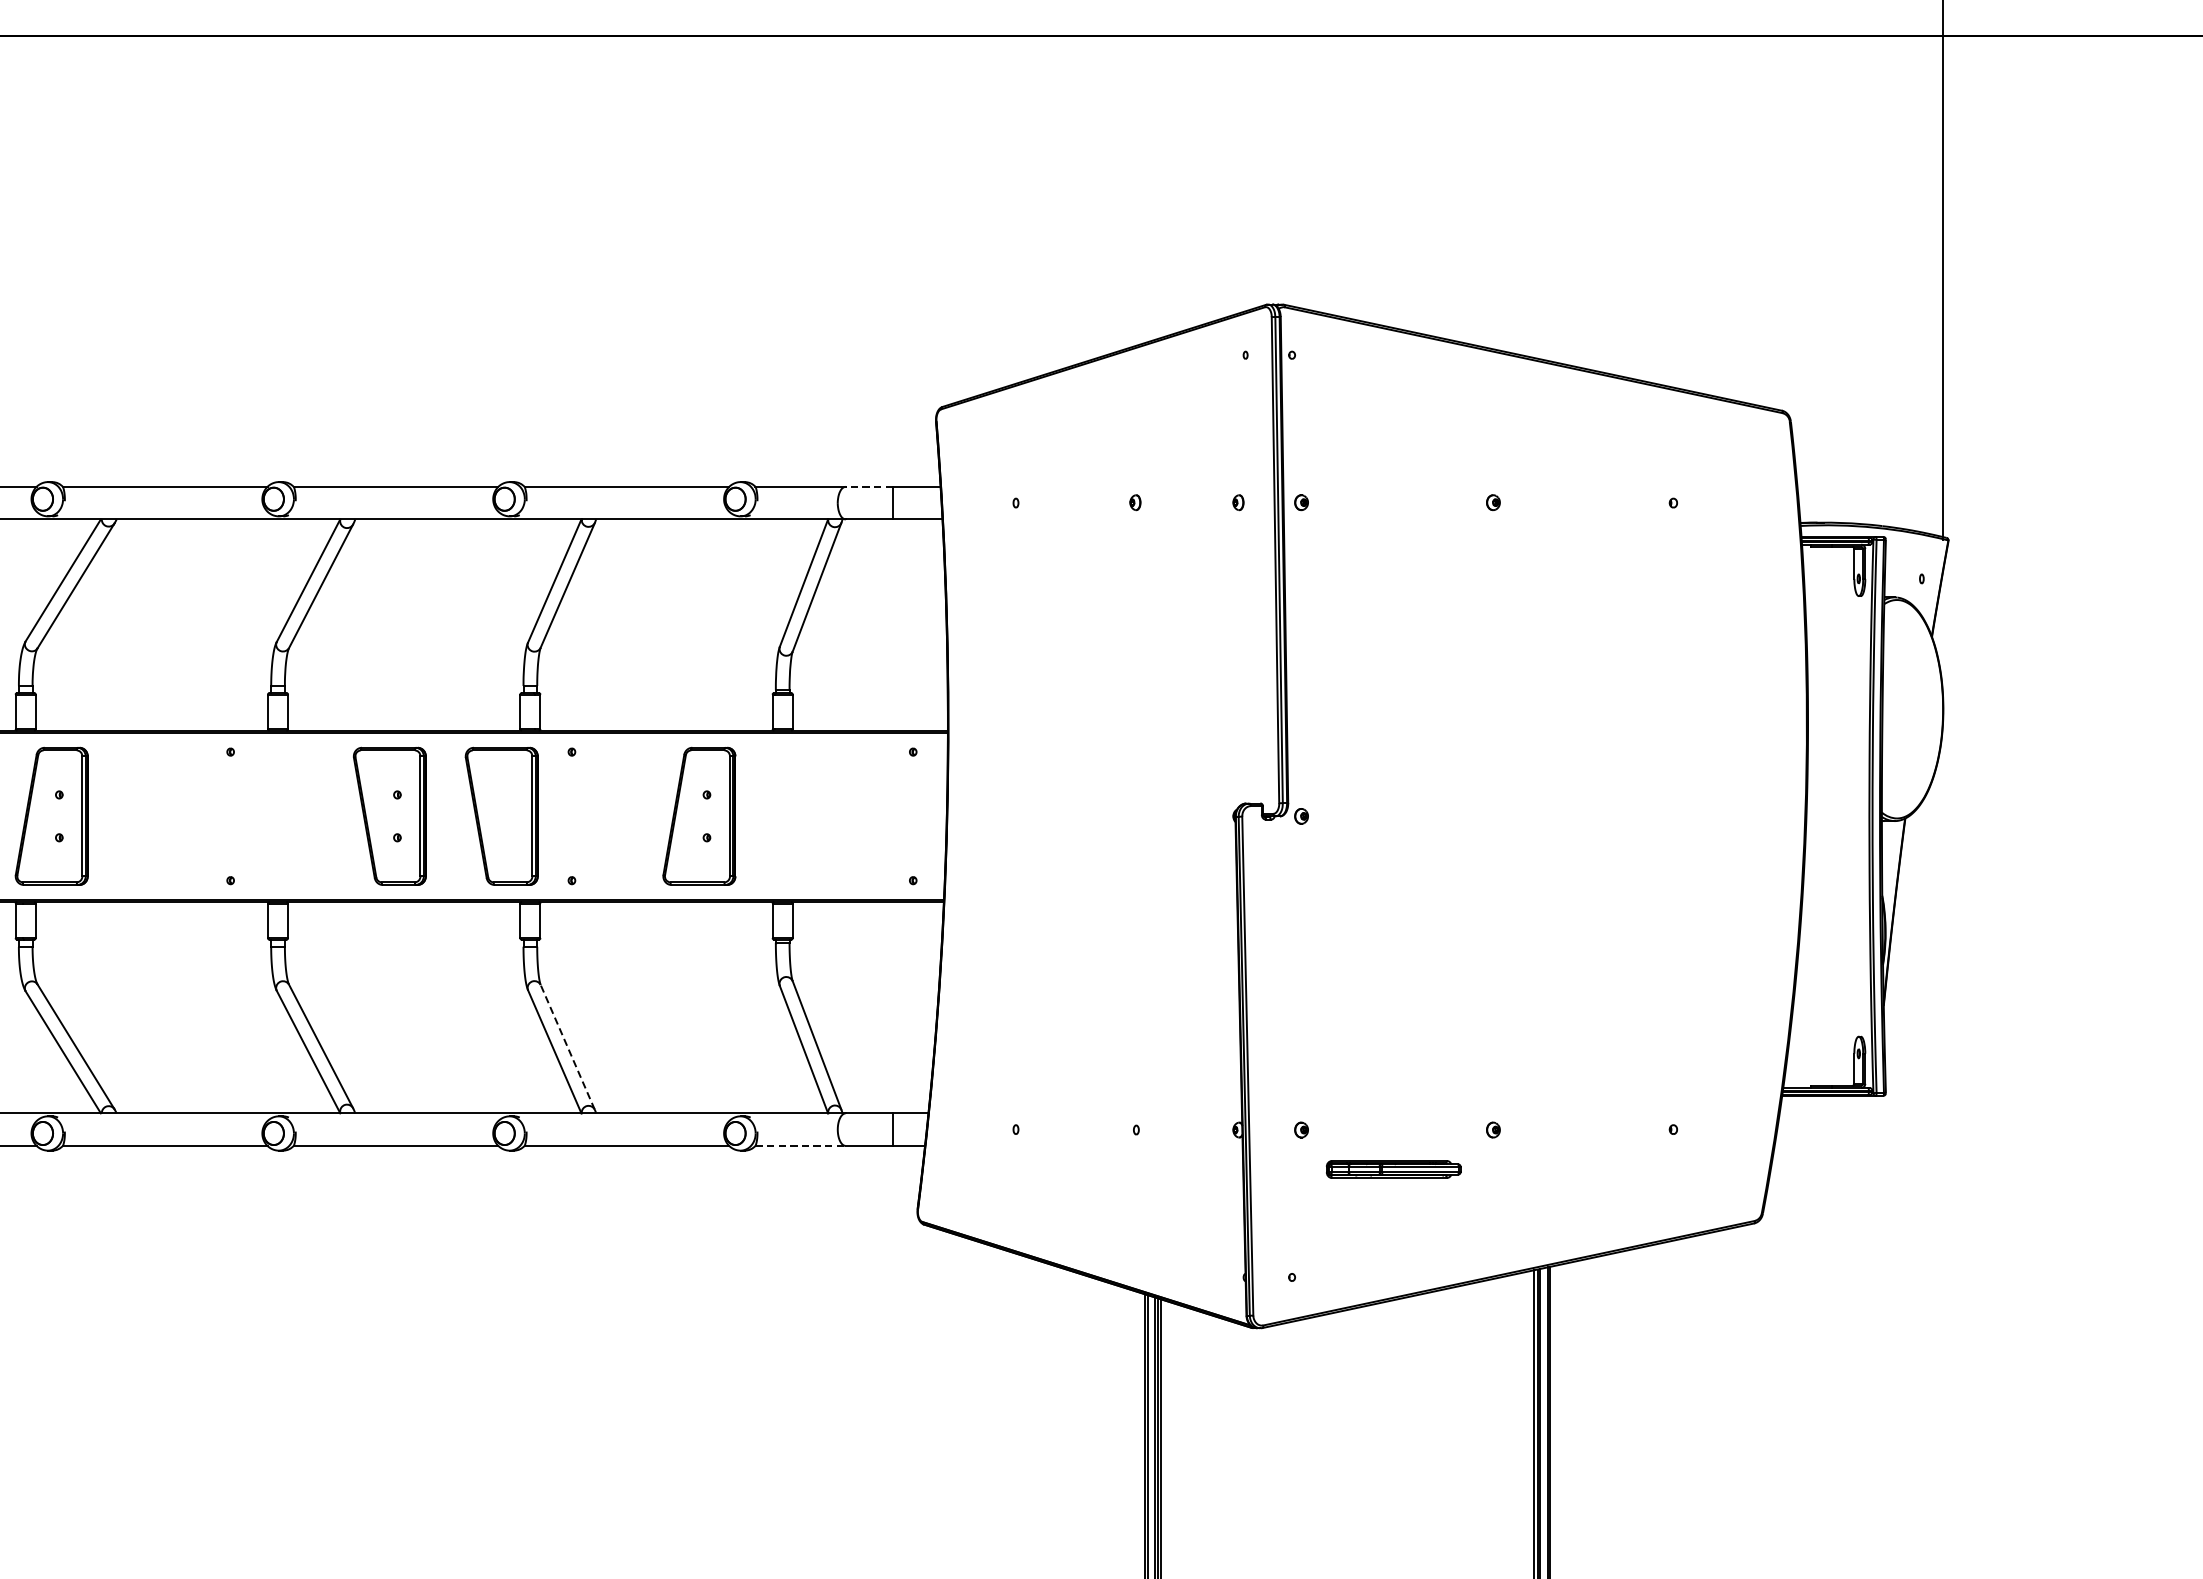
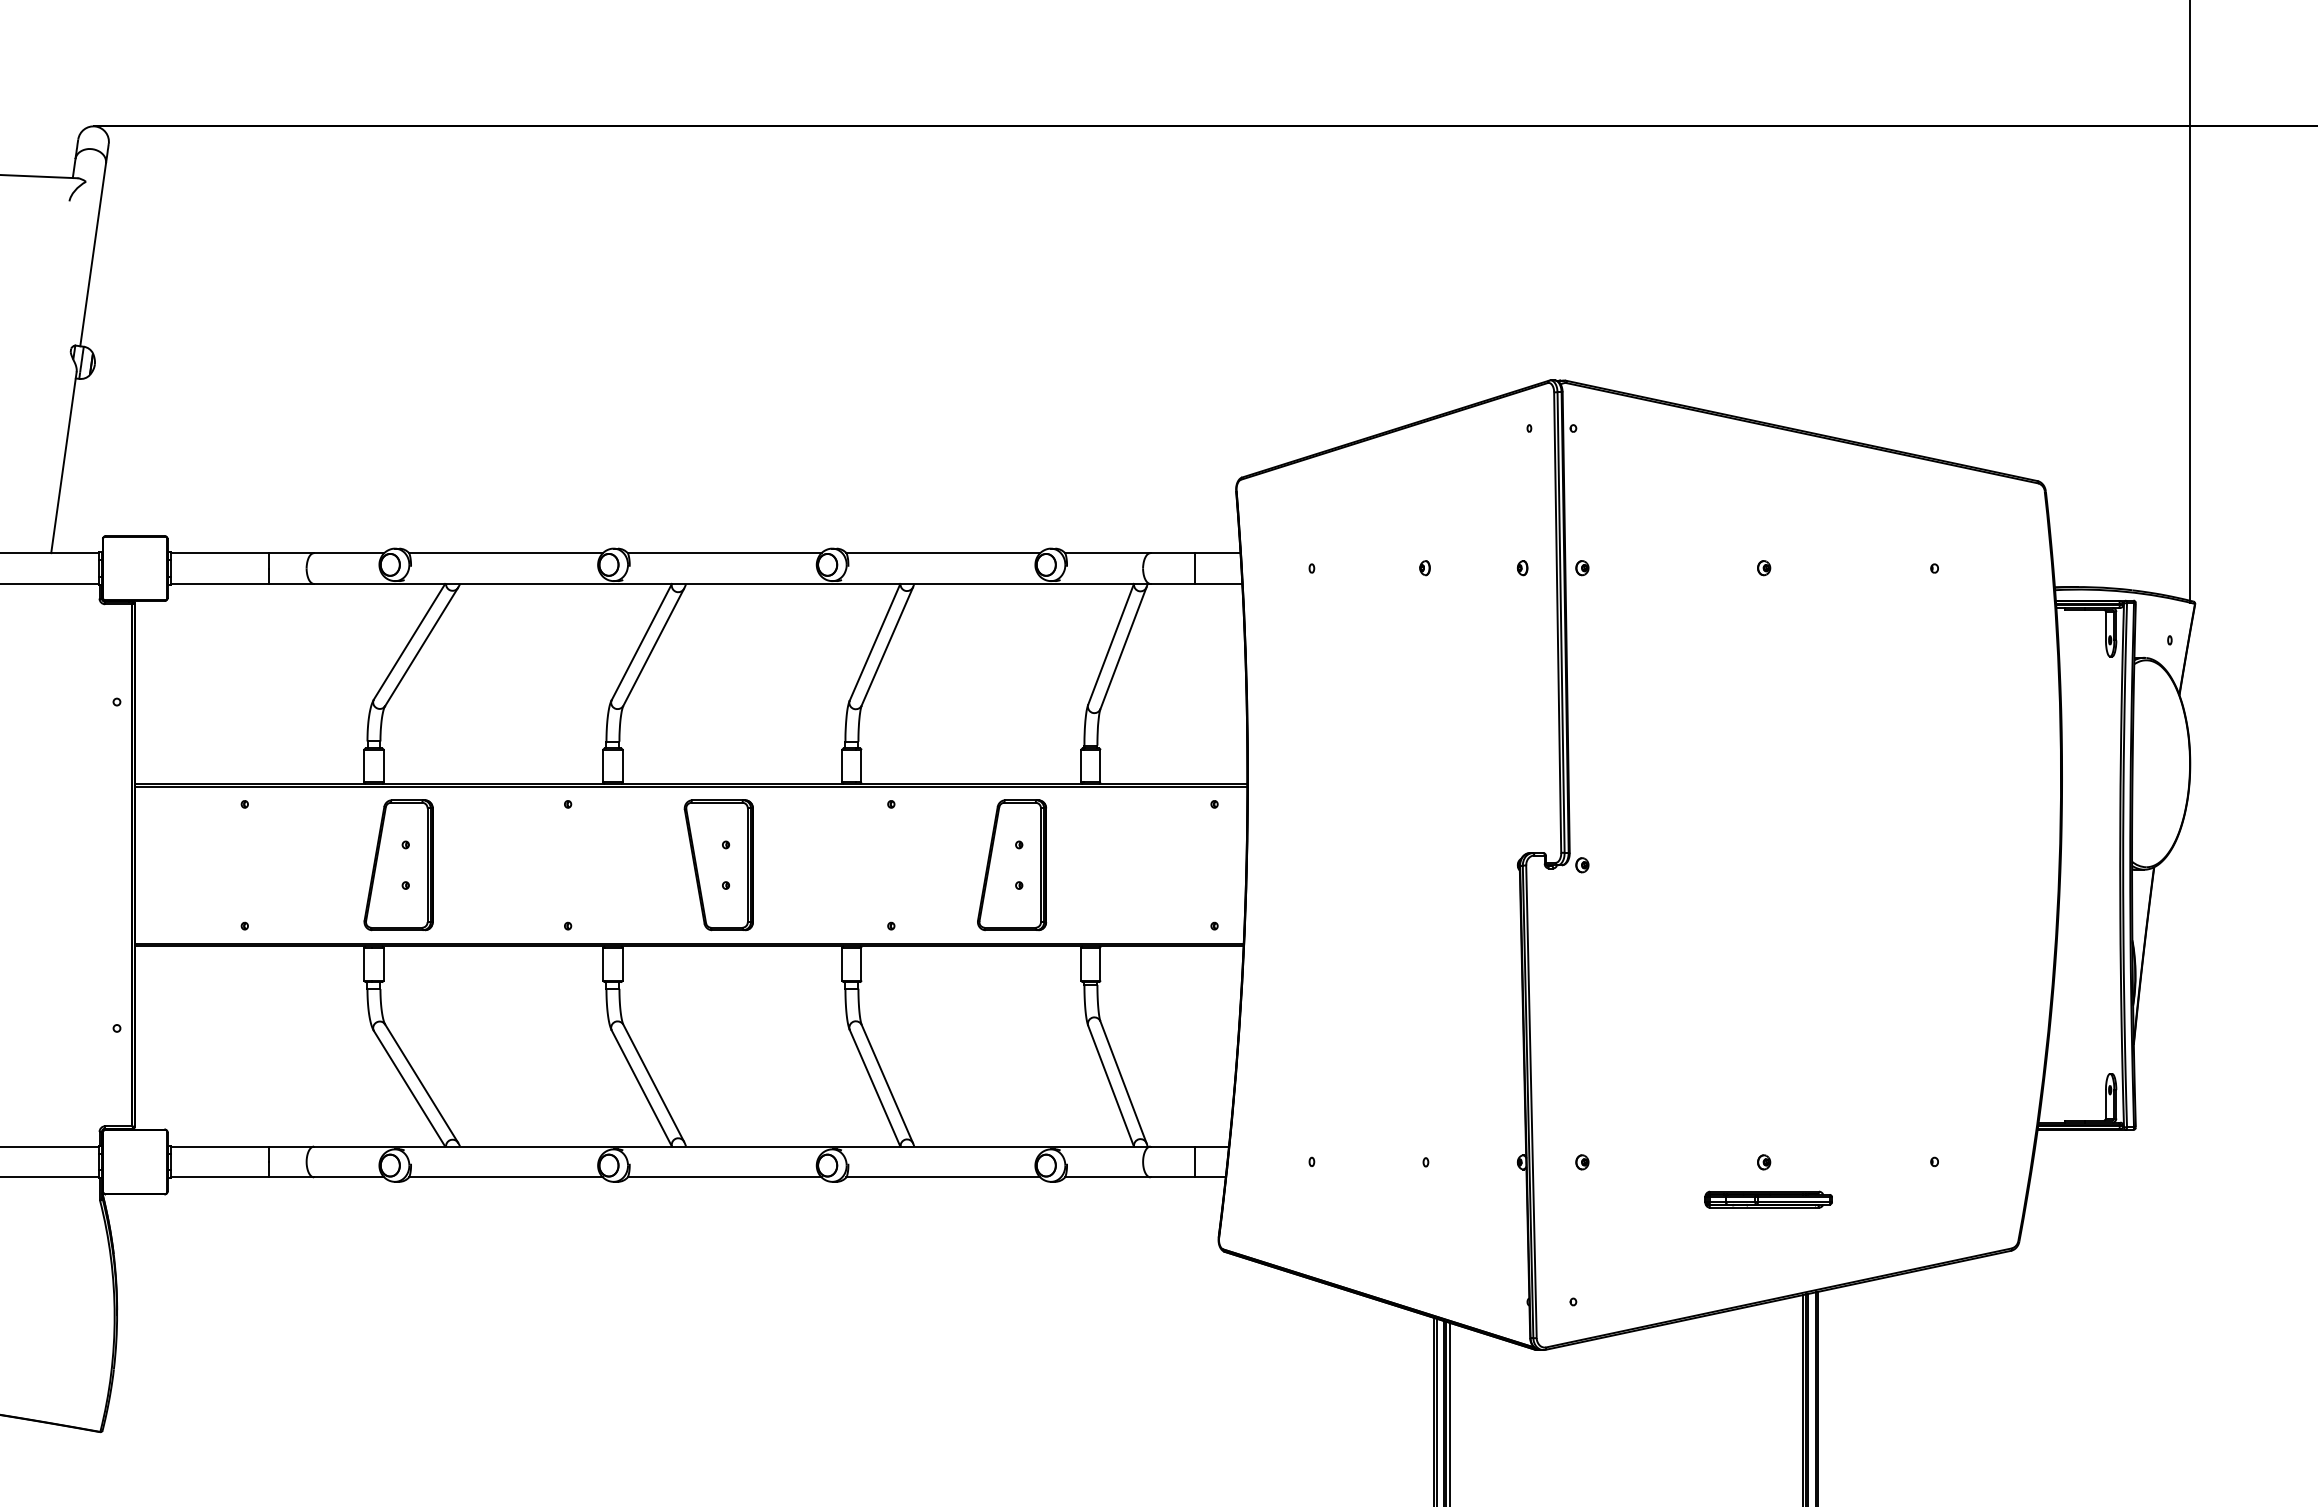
line: (868, 487) -> (1172, 553), dashed -> solid
part: (501, 816) -> (824, 865), removed
line: (567, 1046) -> (887, 1083), dashed -> solid
line: (800, 1146) -> (1107, 1177), dashed -> solid
part: (1393, 1169) -> (1768, 1199), moved

